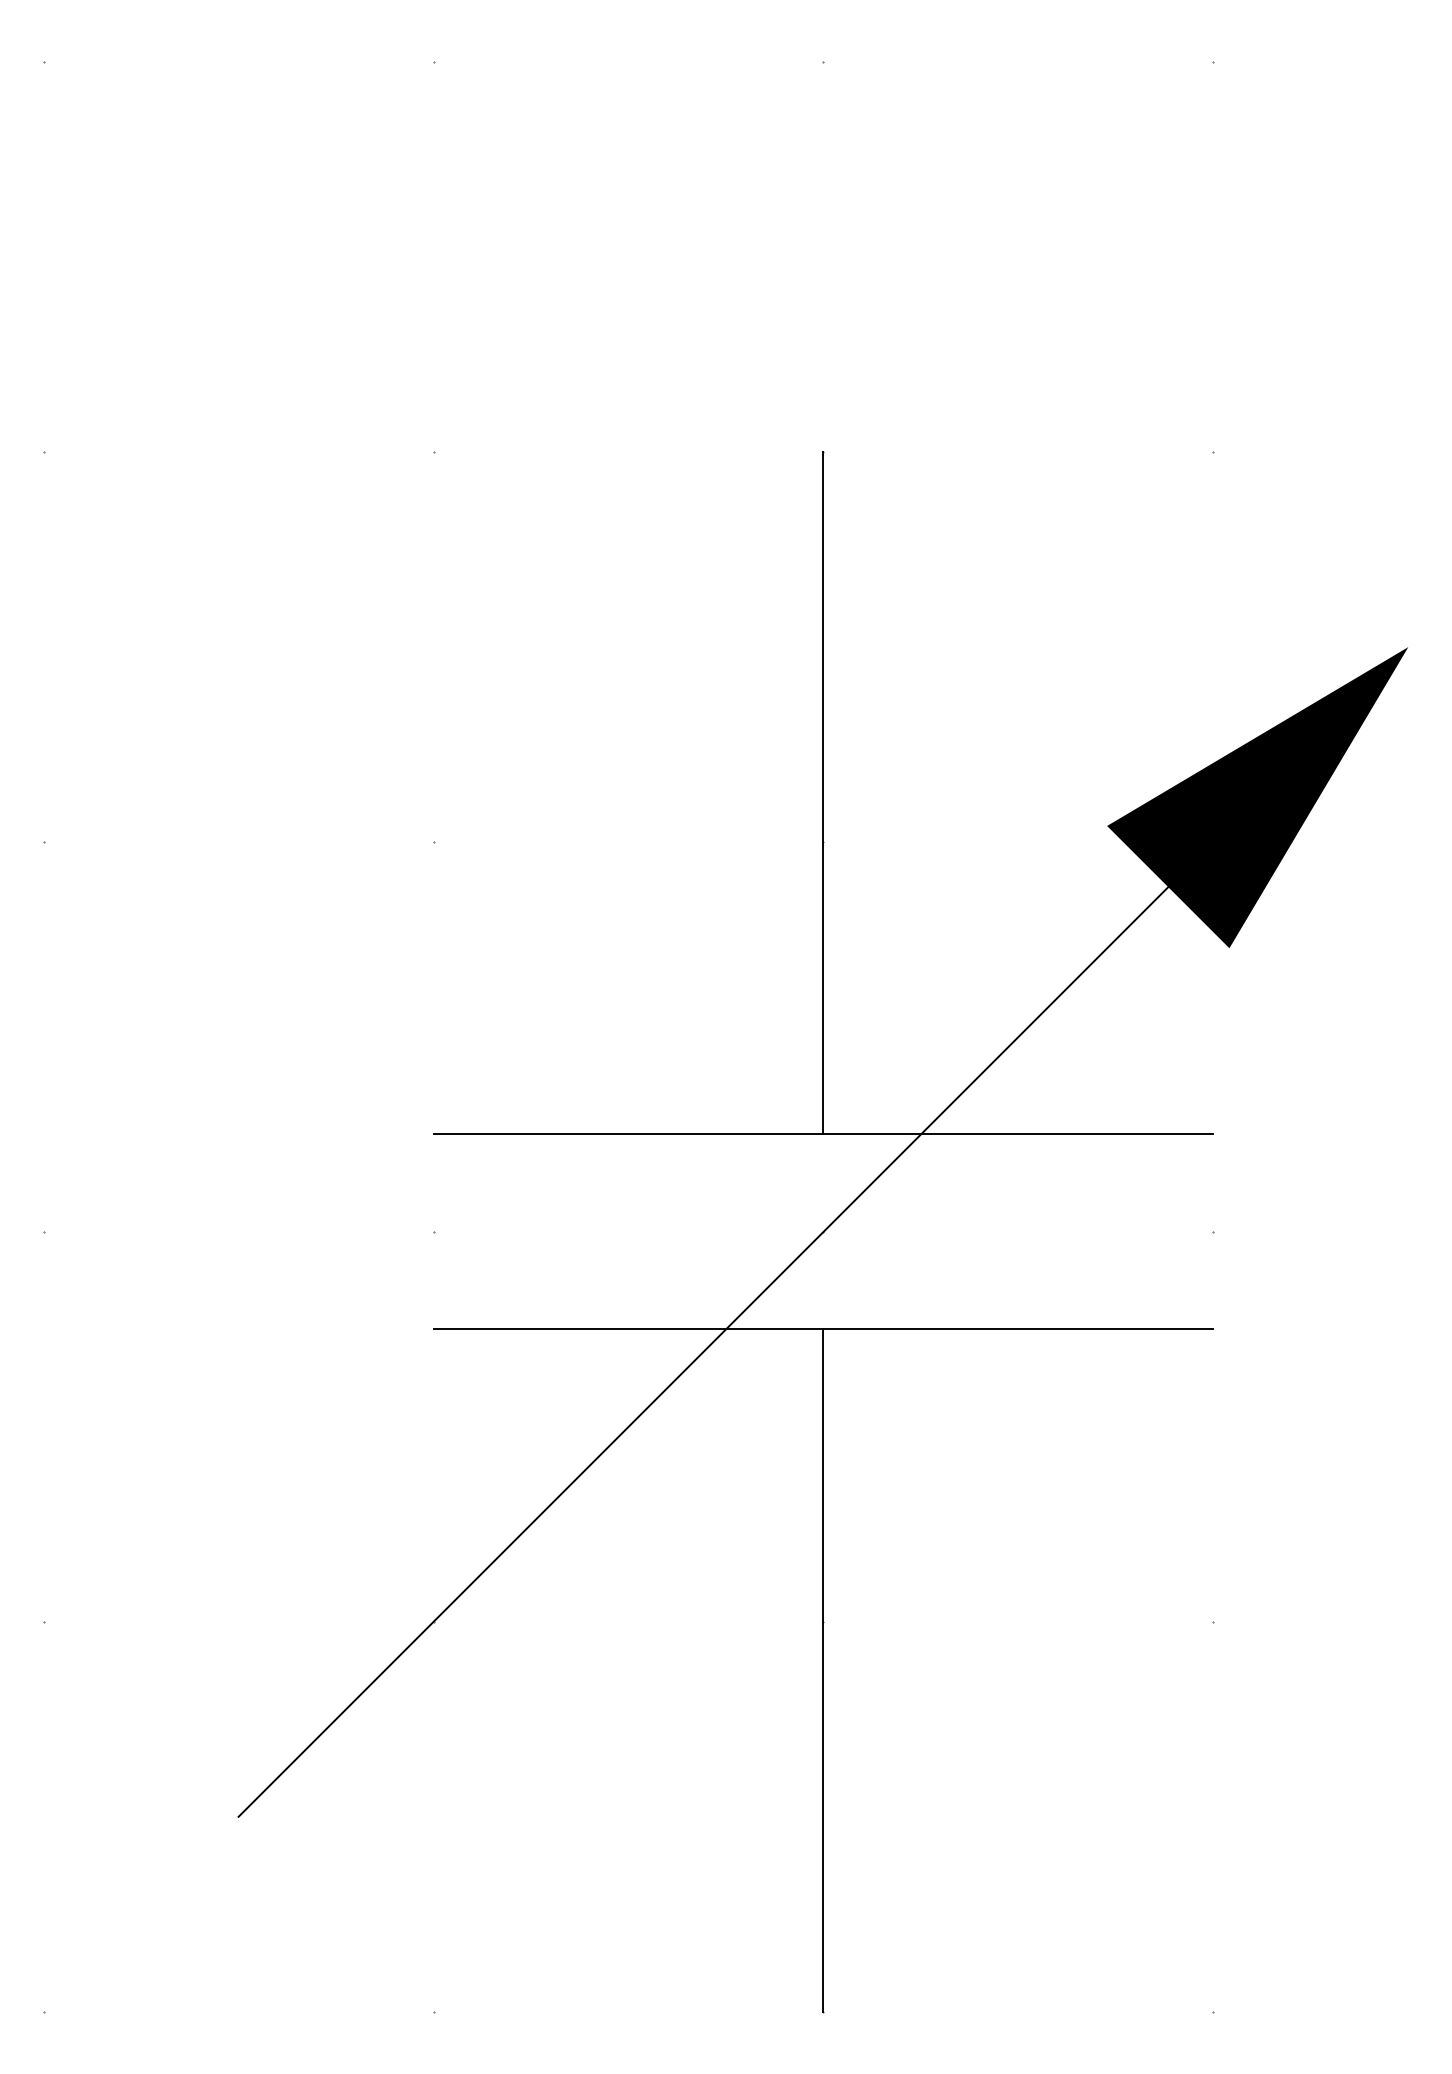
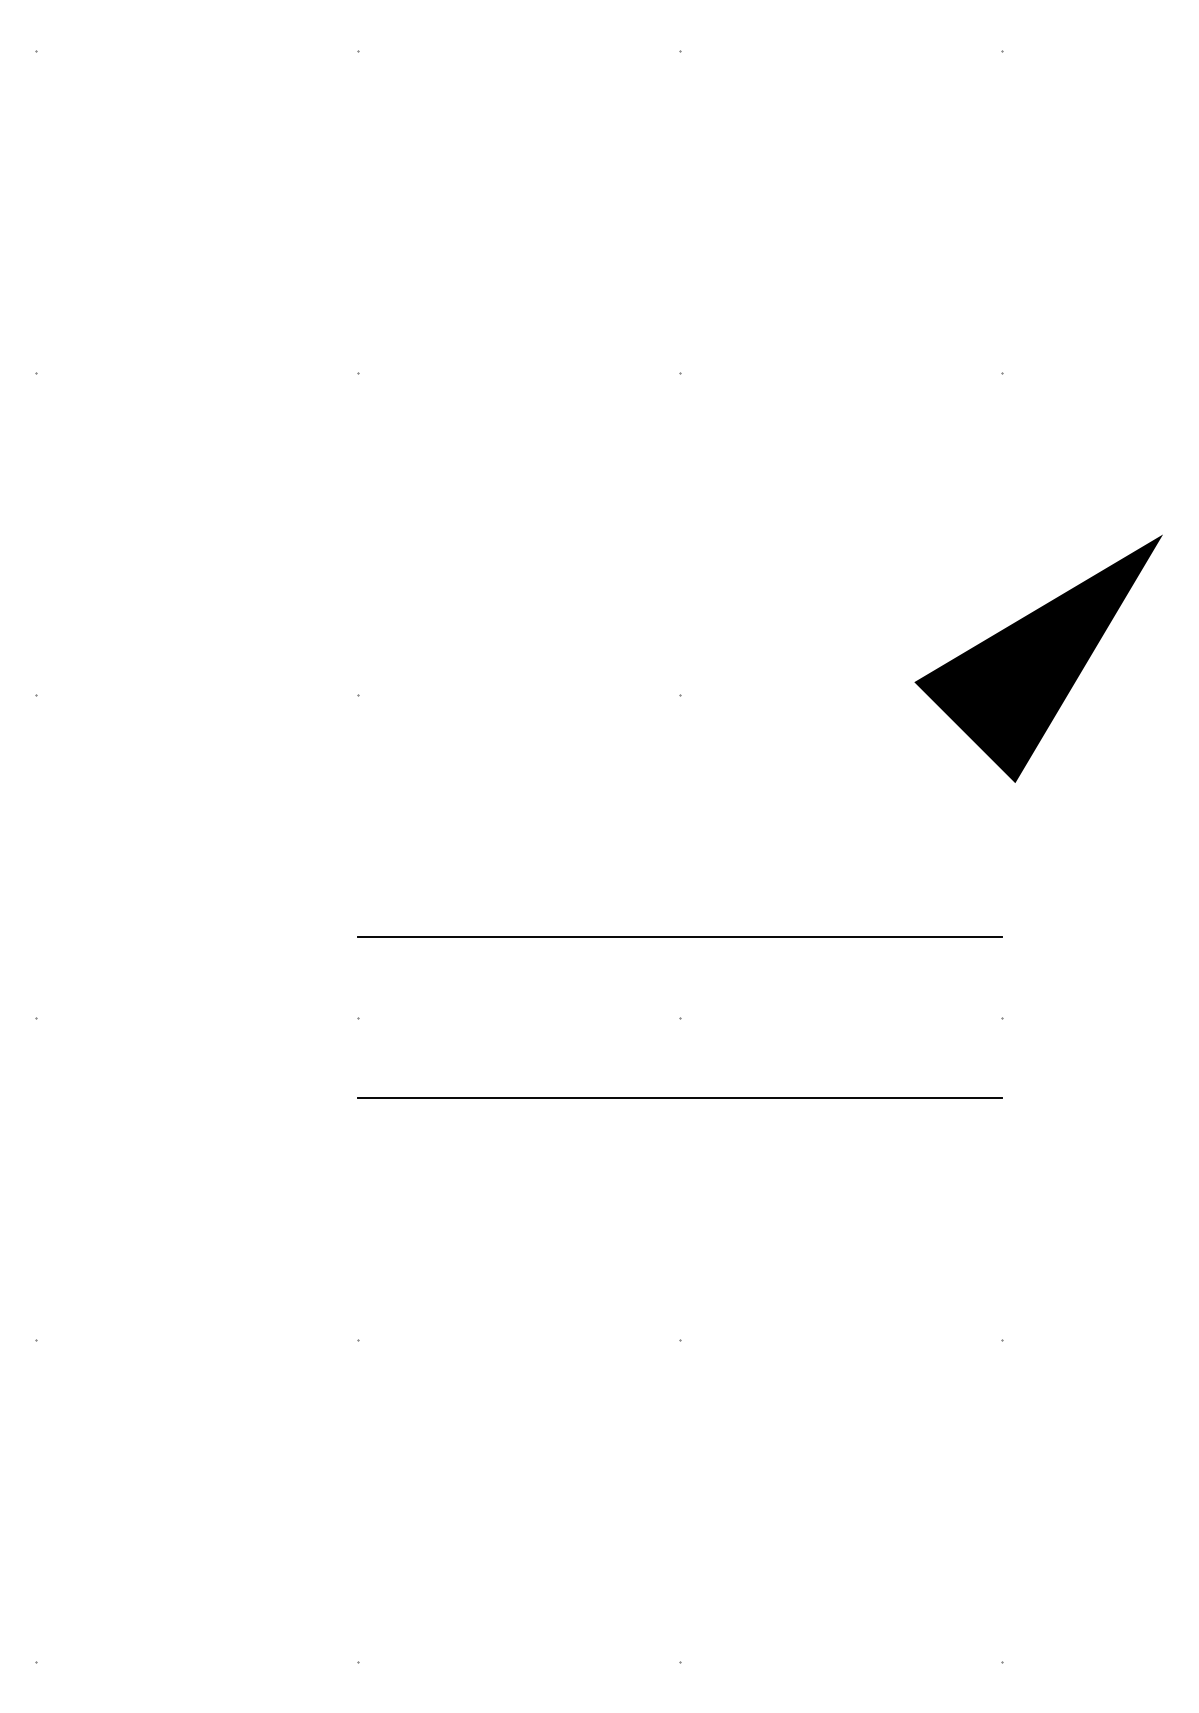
line: (823, 793) -> (680, 655), removed
line: (743, 1310) -> (613, 1082), removed
line: (823, 1670) -> (680, 1379), removed

